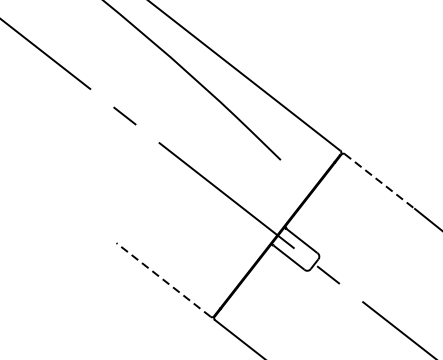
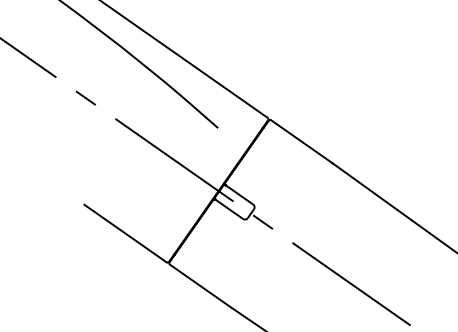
line: (379, 181) -> (301, 141), dashed -> solid
line: (163, 279) -> (125, 233), dashed -> solid

